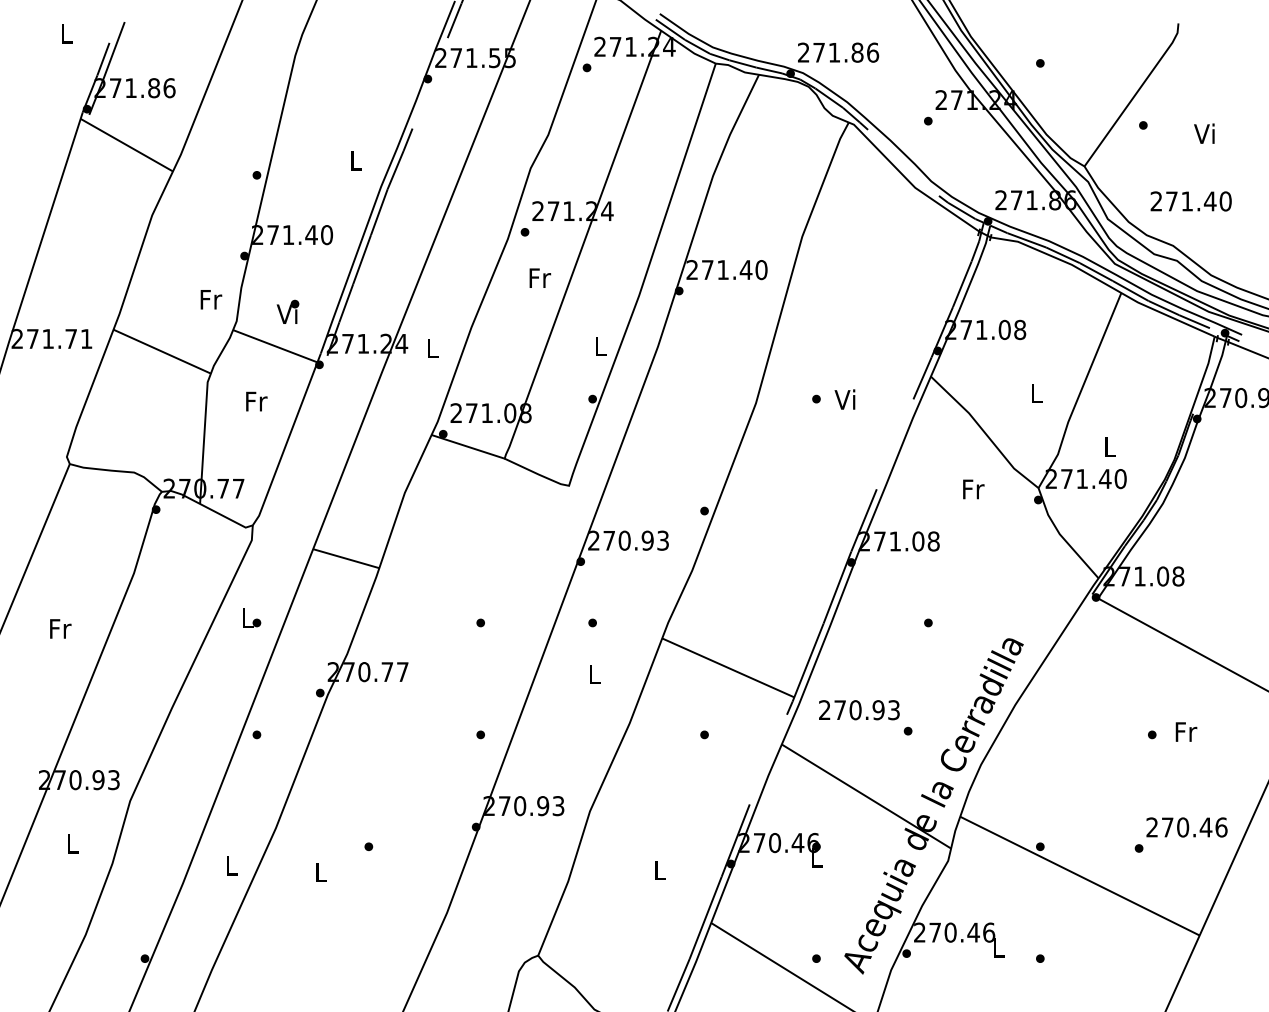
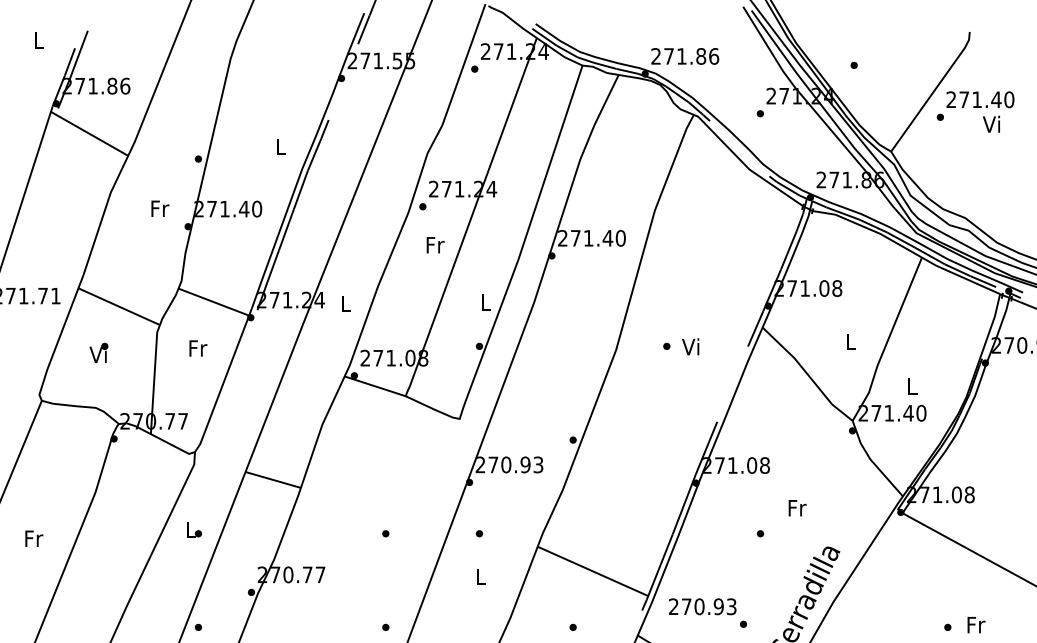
text: (1190, 201) -> (979, 99), moved
text: (211, 299) -> (160, 208), moved
text: (287, 311) -> (98, 352), moved
text: (973, 489) -> (797, 508), moved

